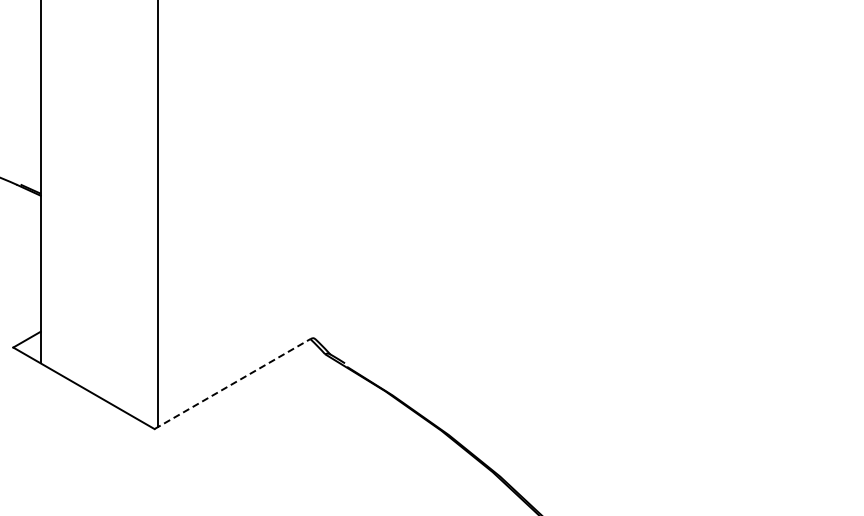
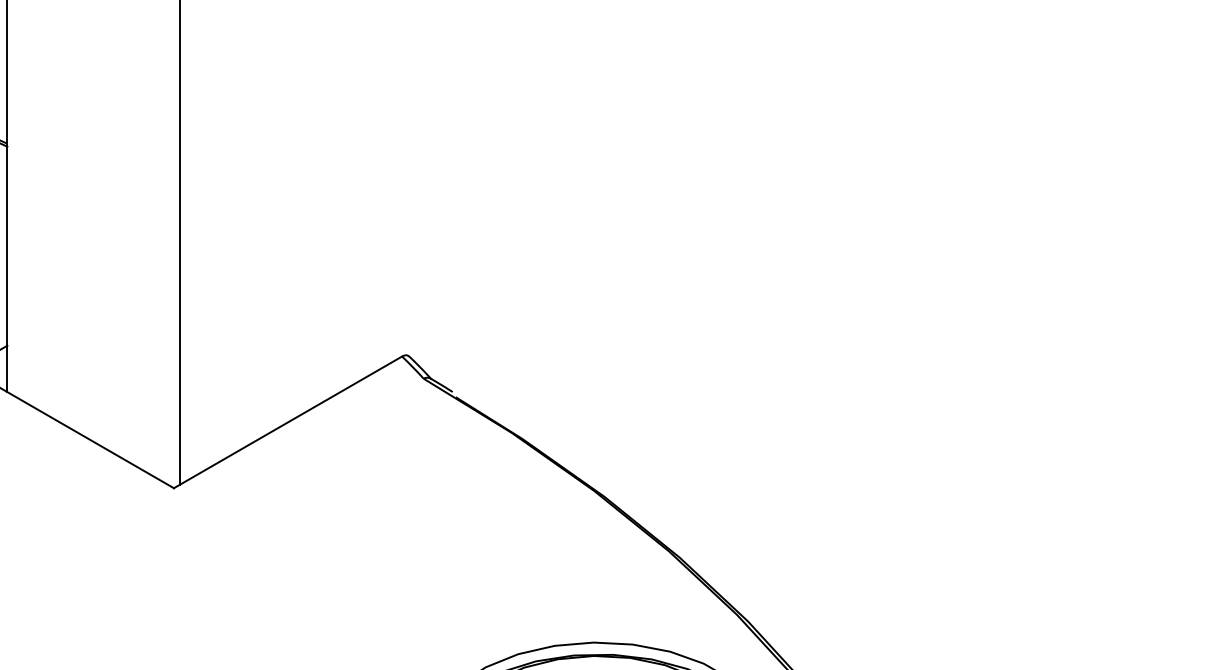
line: (232, 384) -> (288, 422), dashed -> solid

